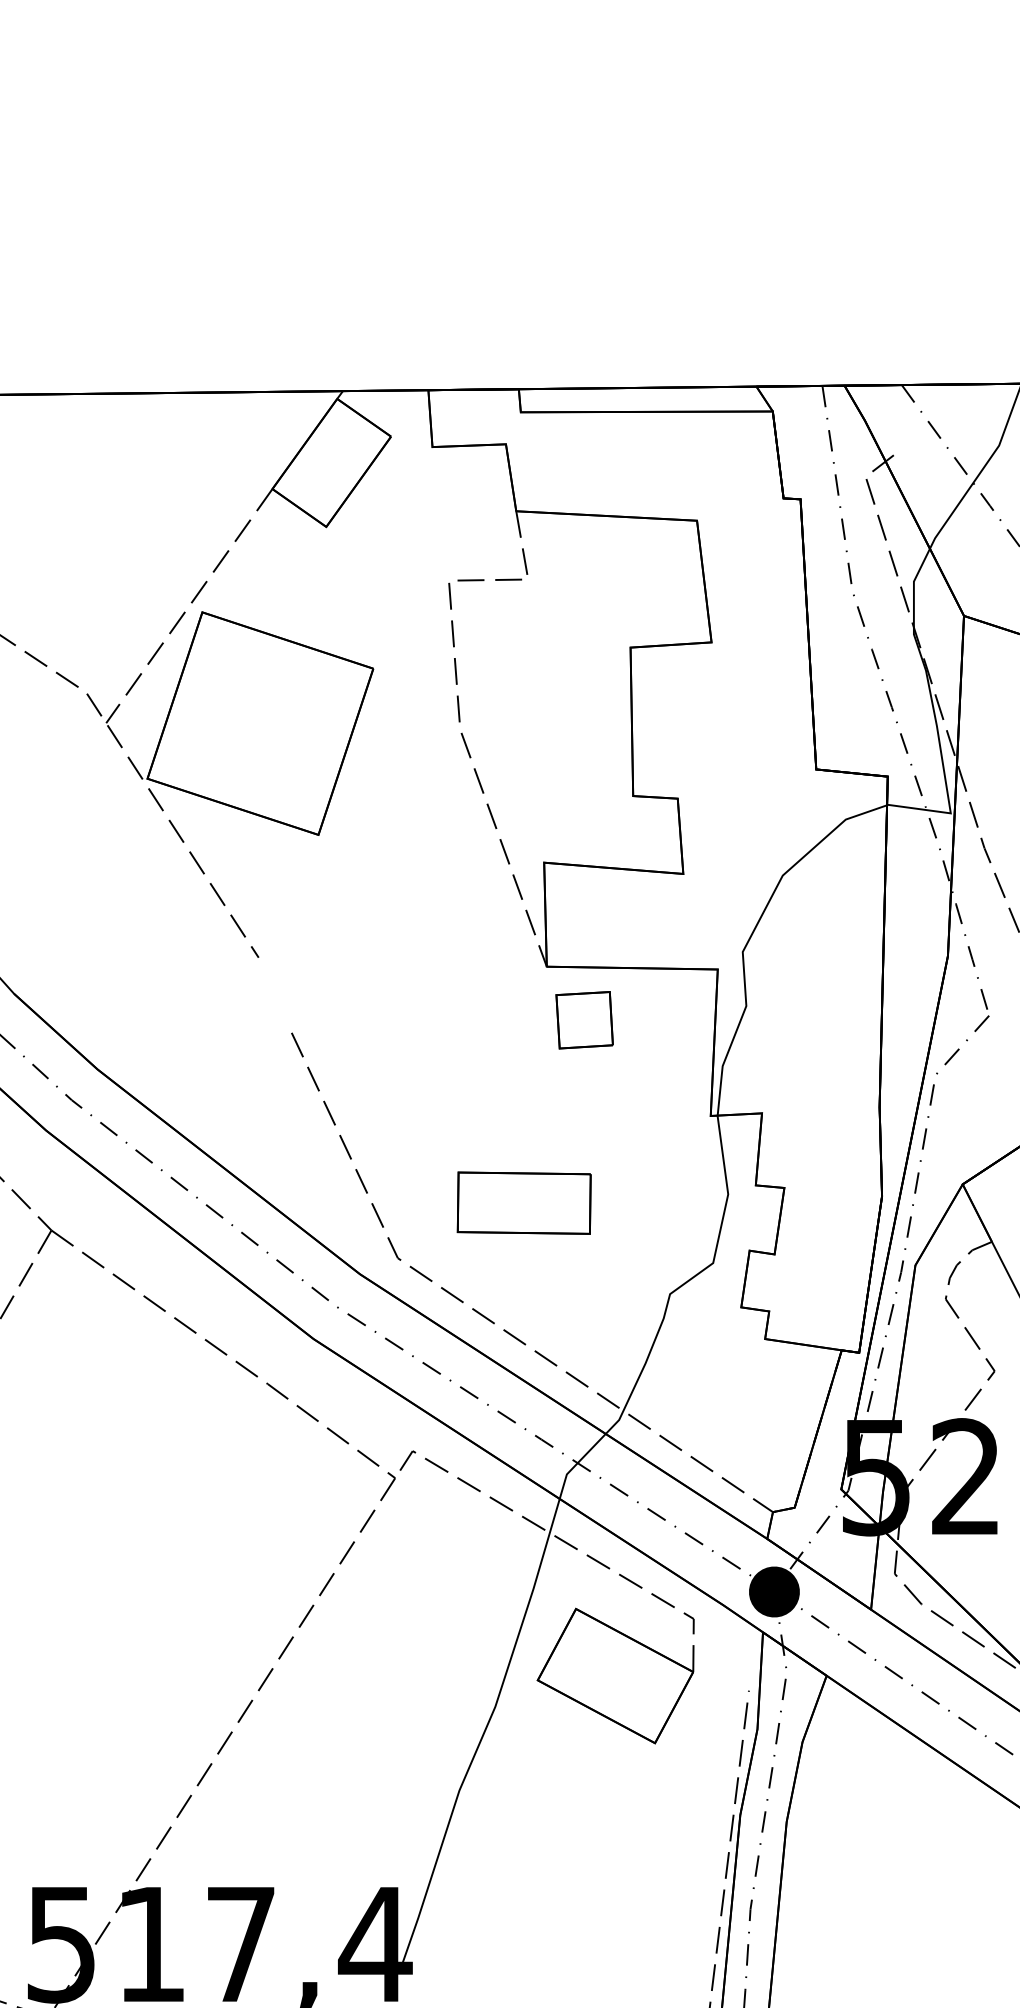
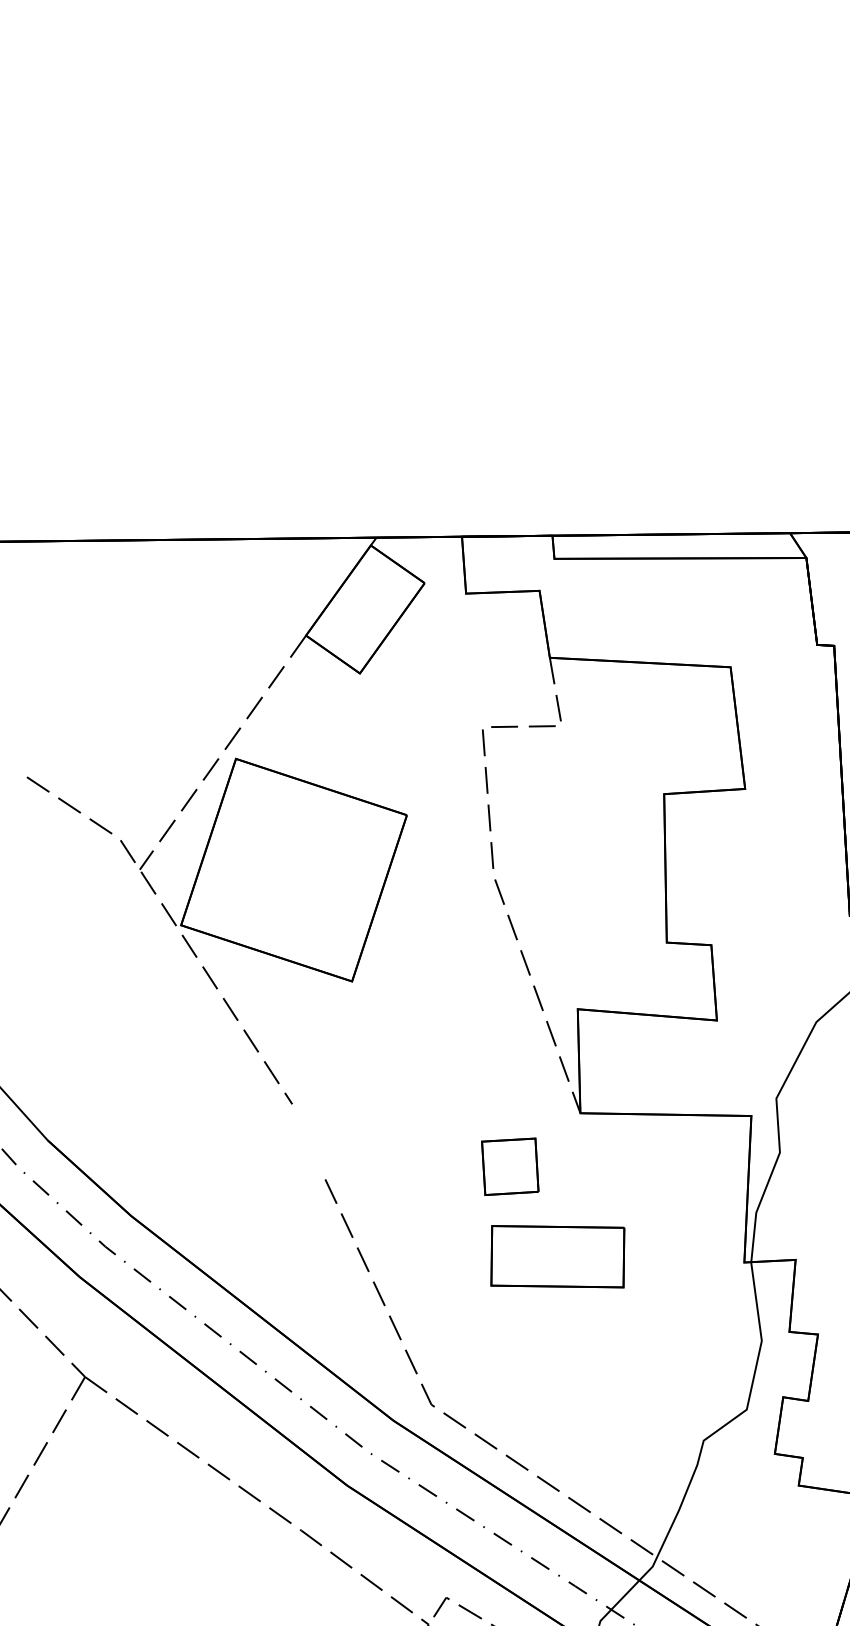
part: (584, 1020) -> (510, 1167), moved
part: (523, 1202) -> (557, 1256), moved

